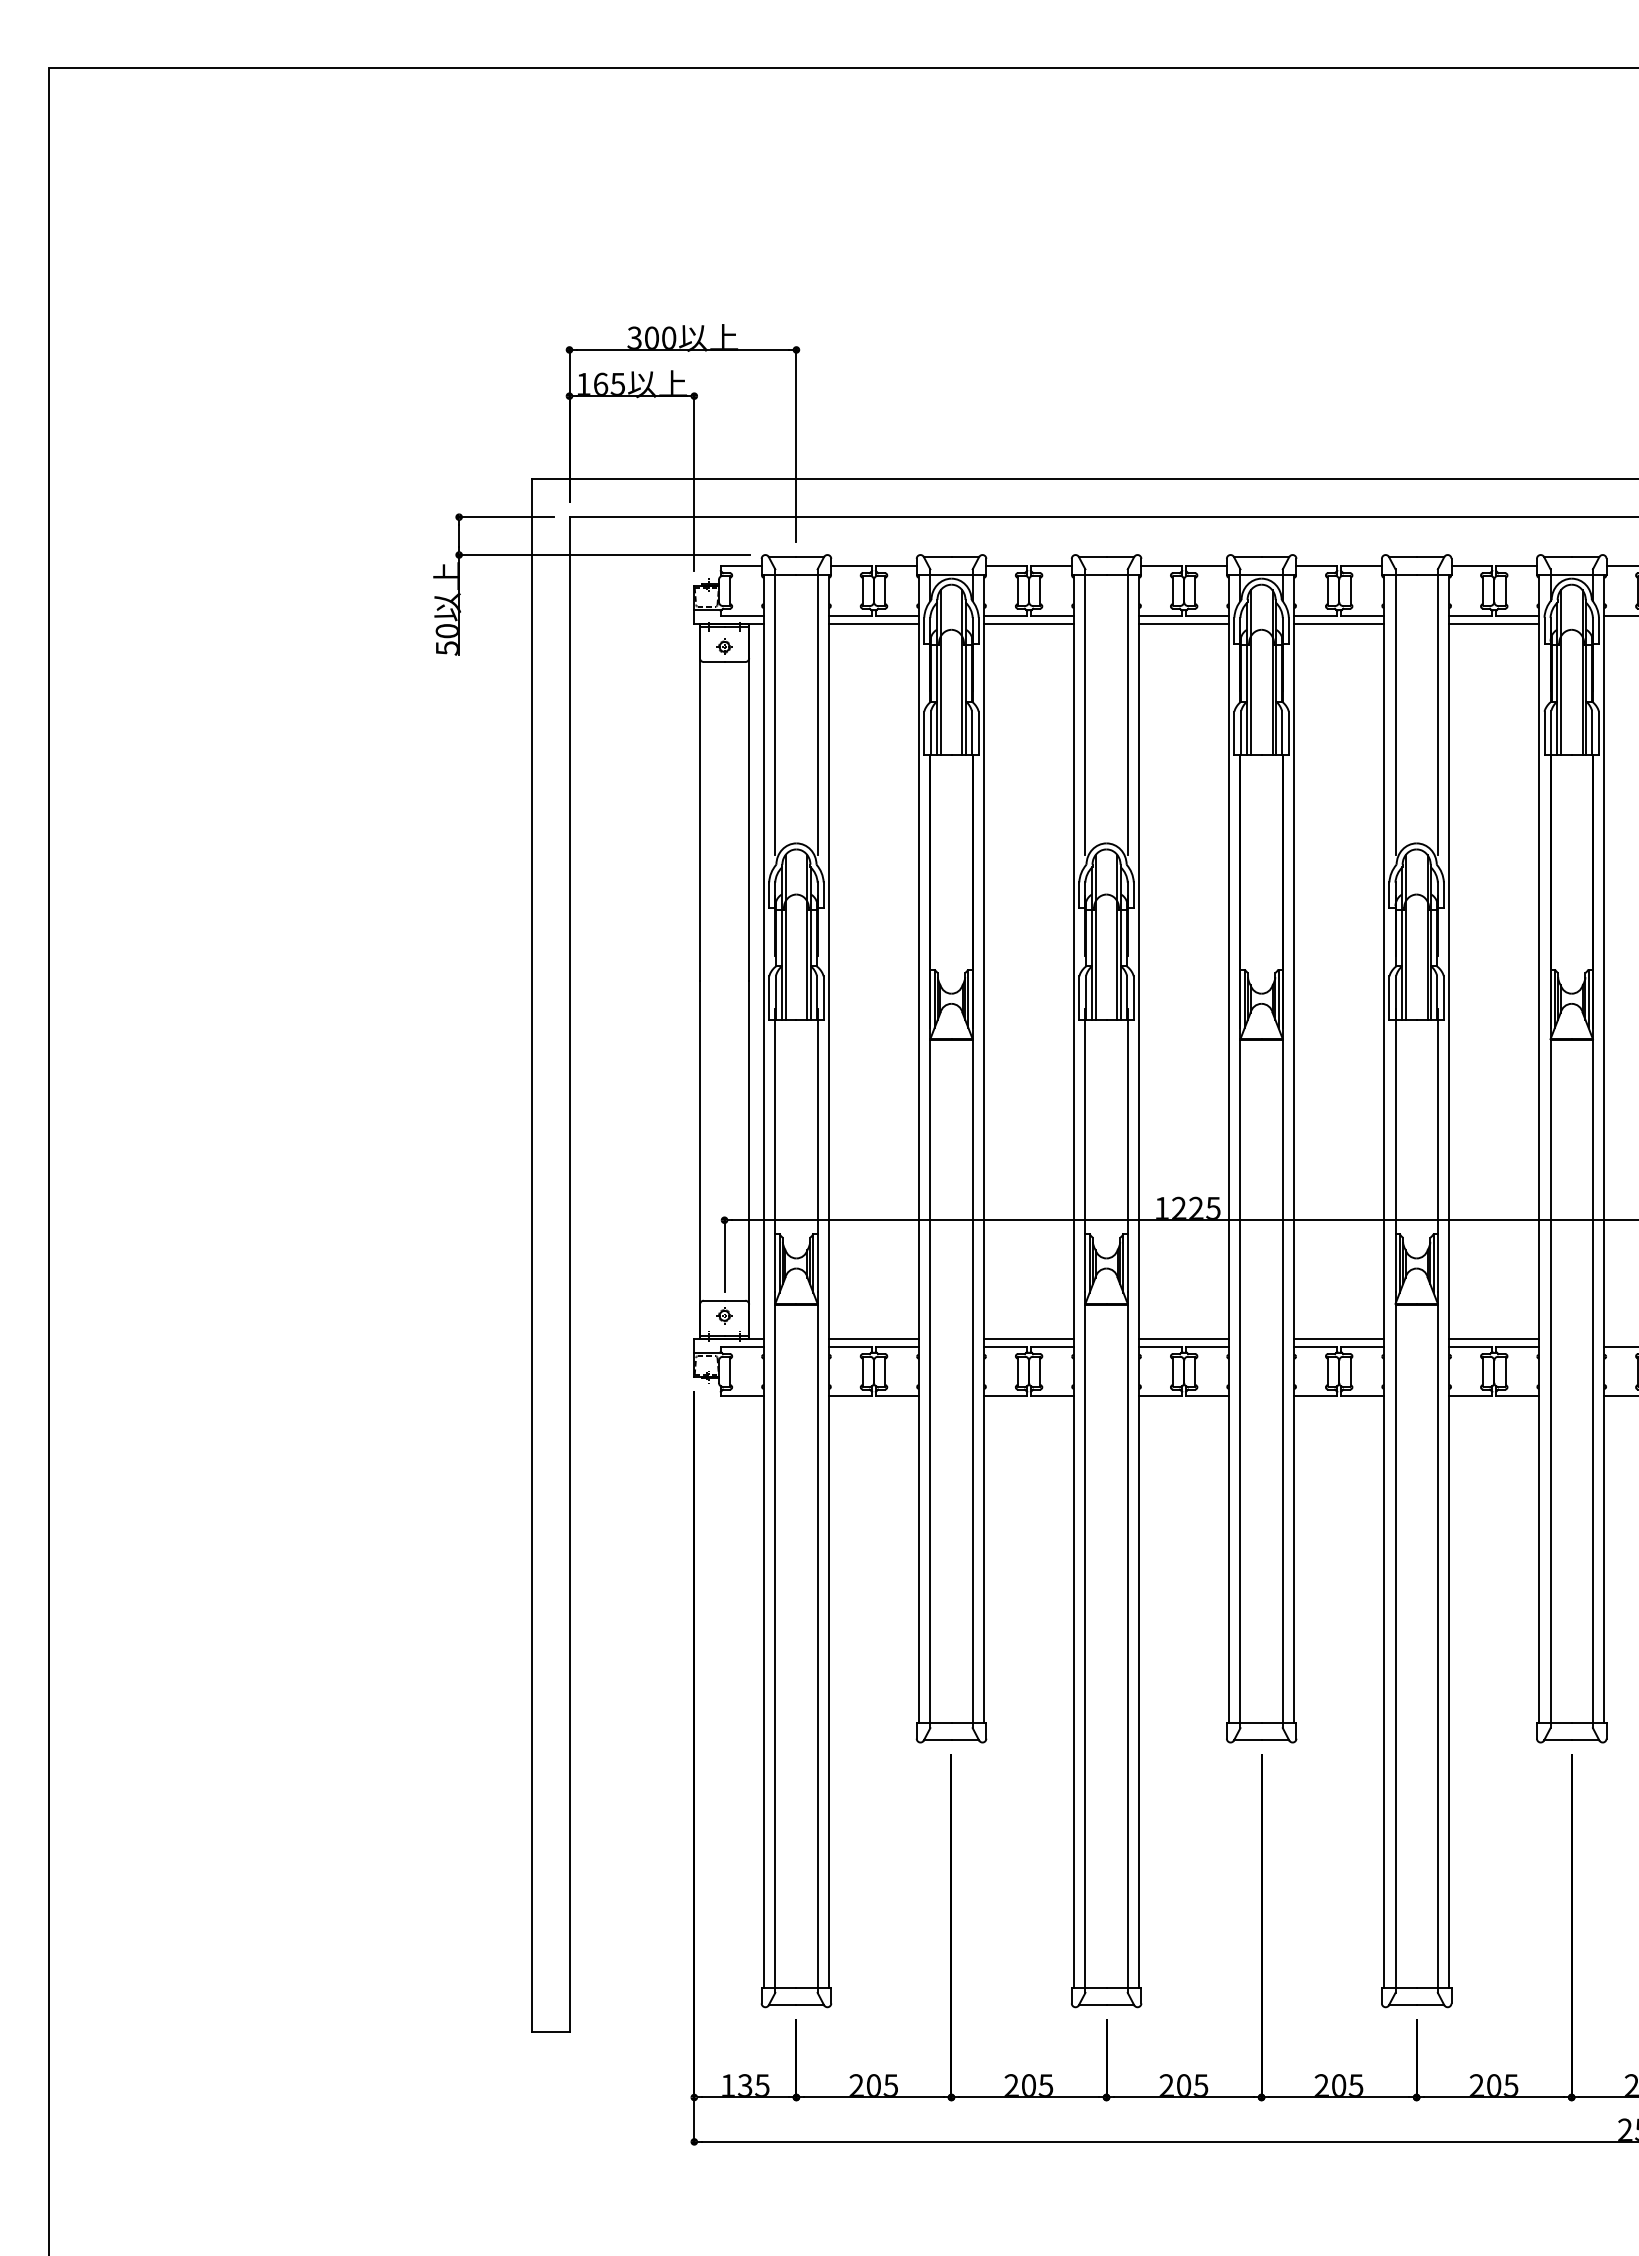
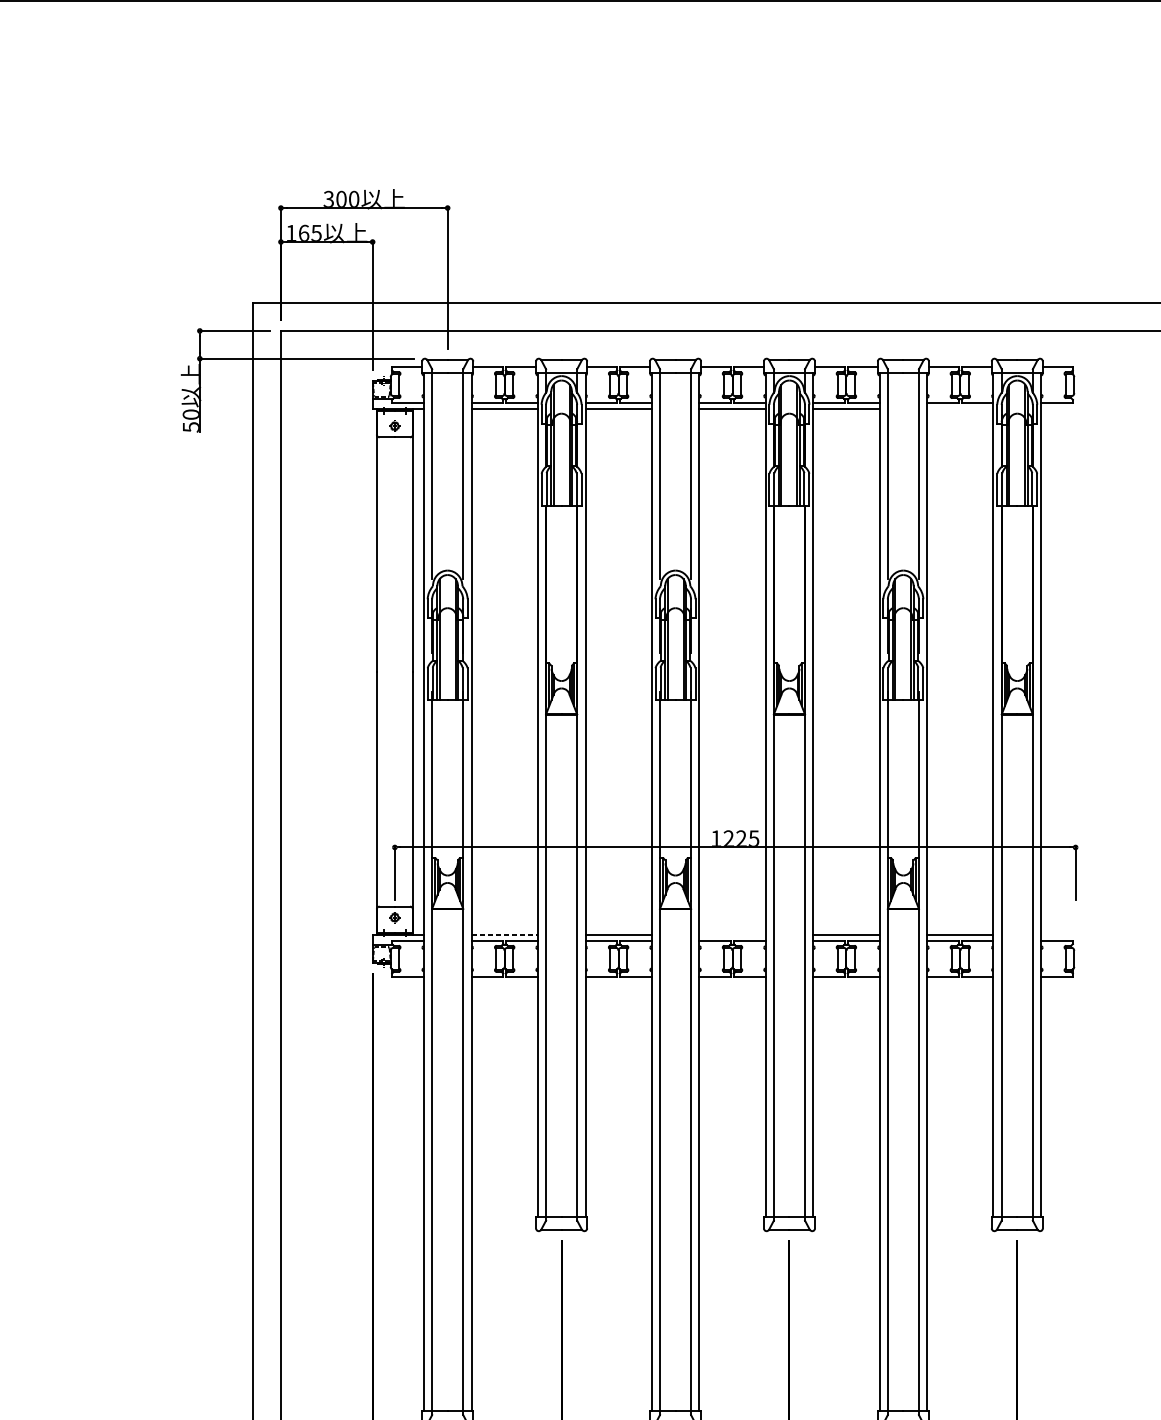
line: (1494, 623) -> (960, 409), removed
line: (874, 1338) -> (505, 934), solid -> dashed
line: (1184, 1338) -> (732, 934), removed

